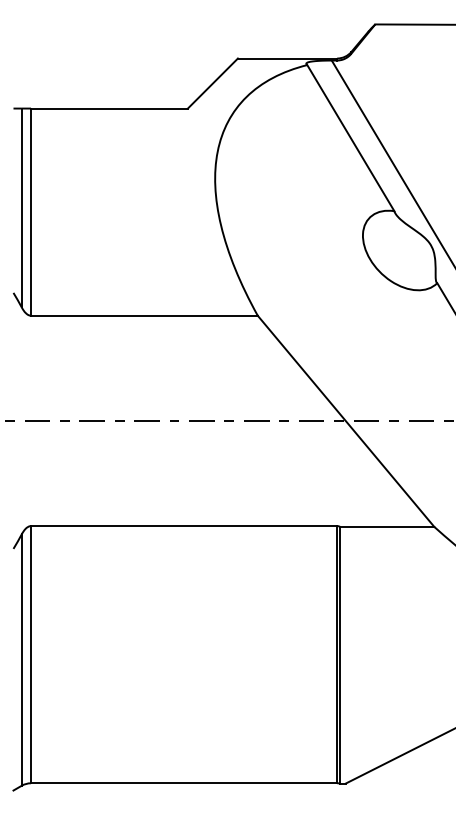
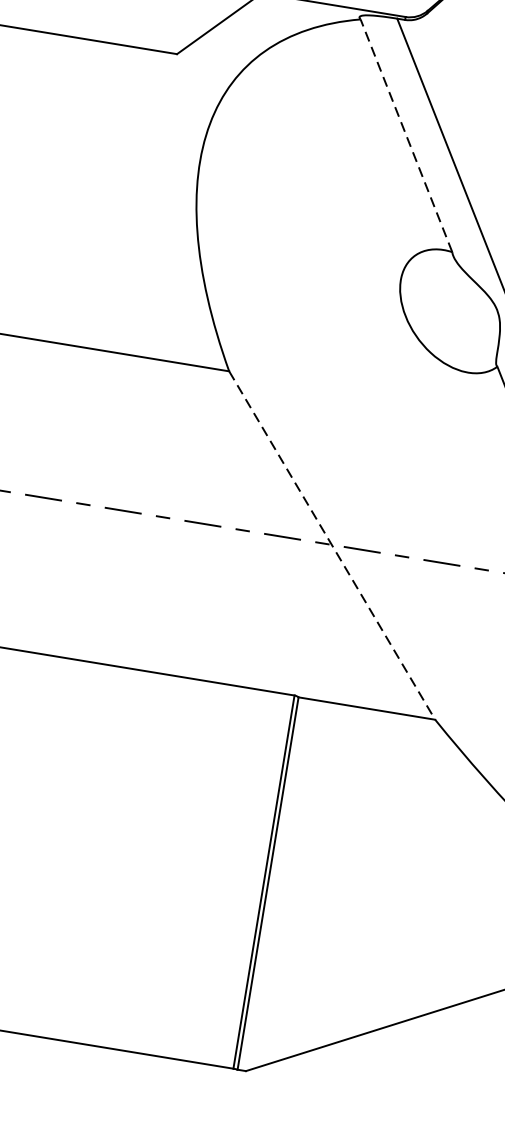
line: (350, 137) -> (406, 134), solid -> dashed
line: (346, 421) -> (332, 545), solid -> dashed

